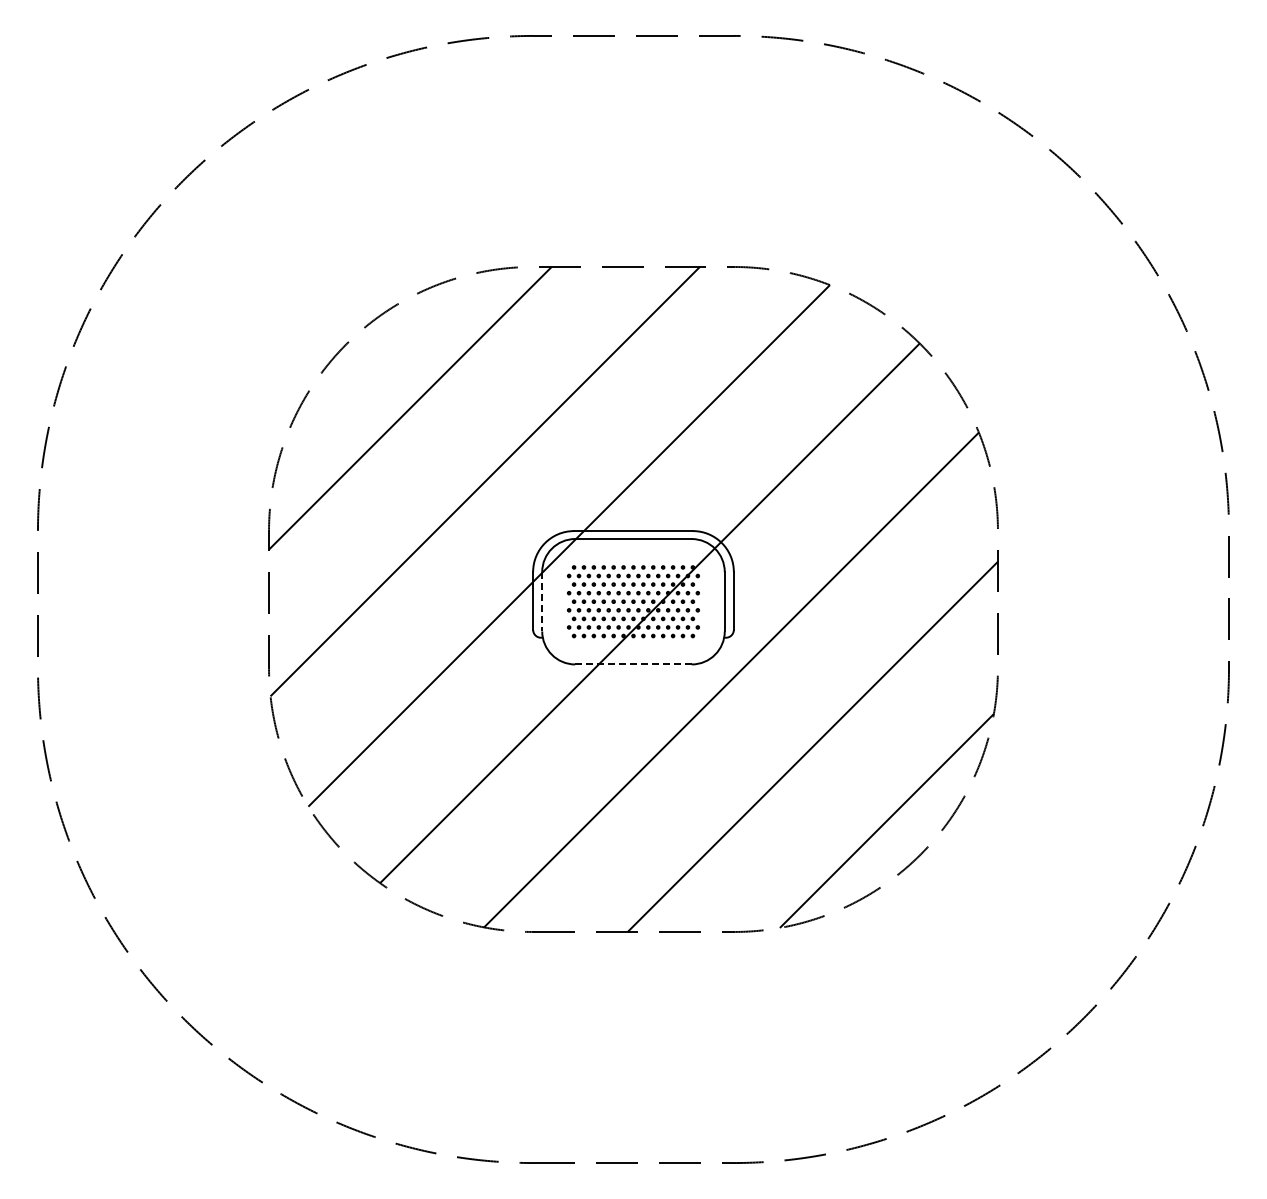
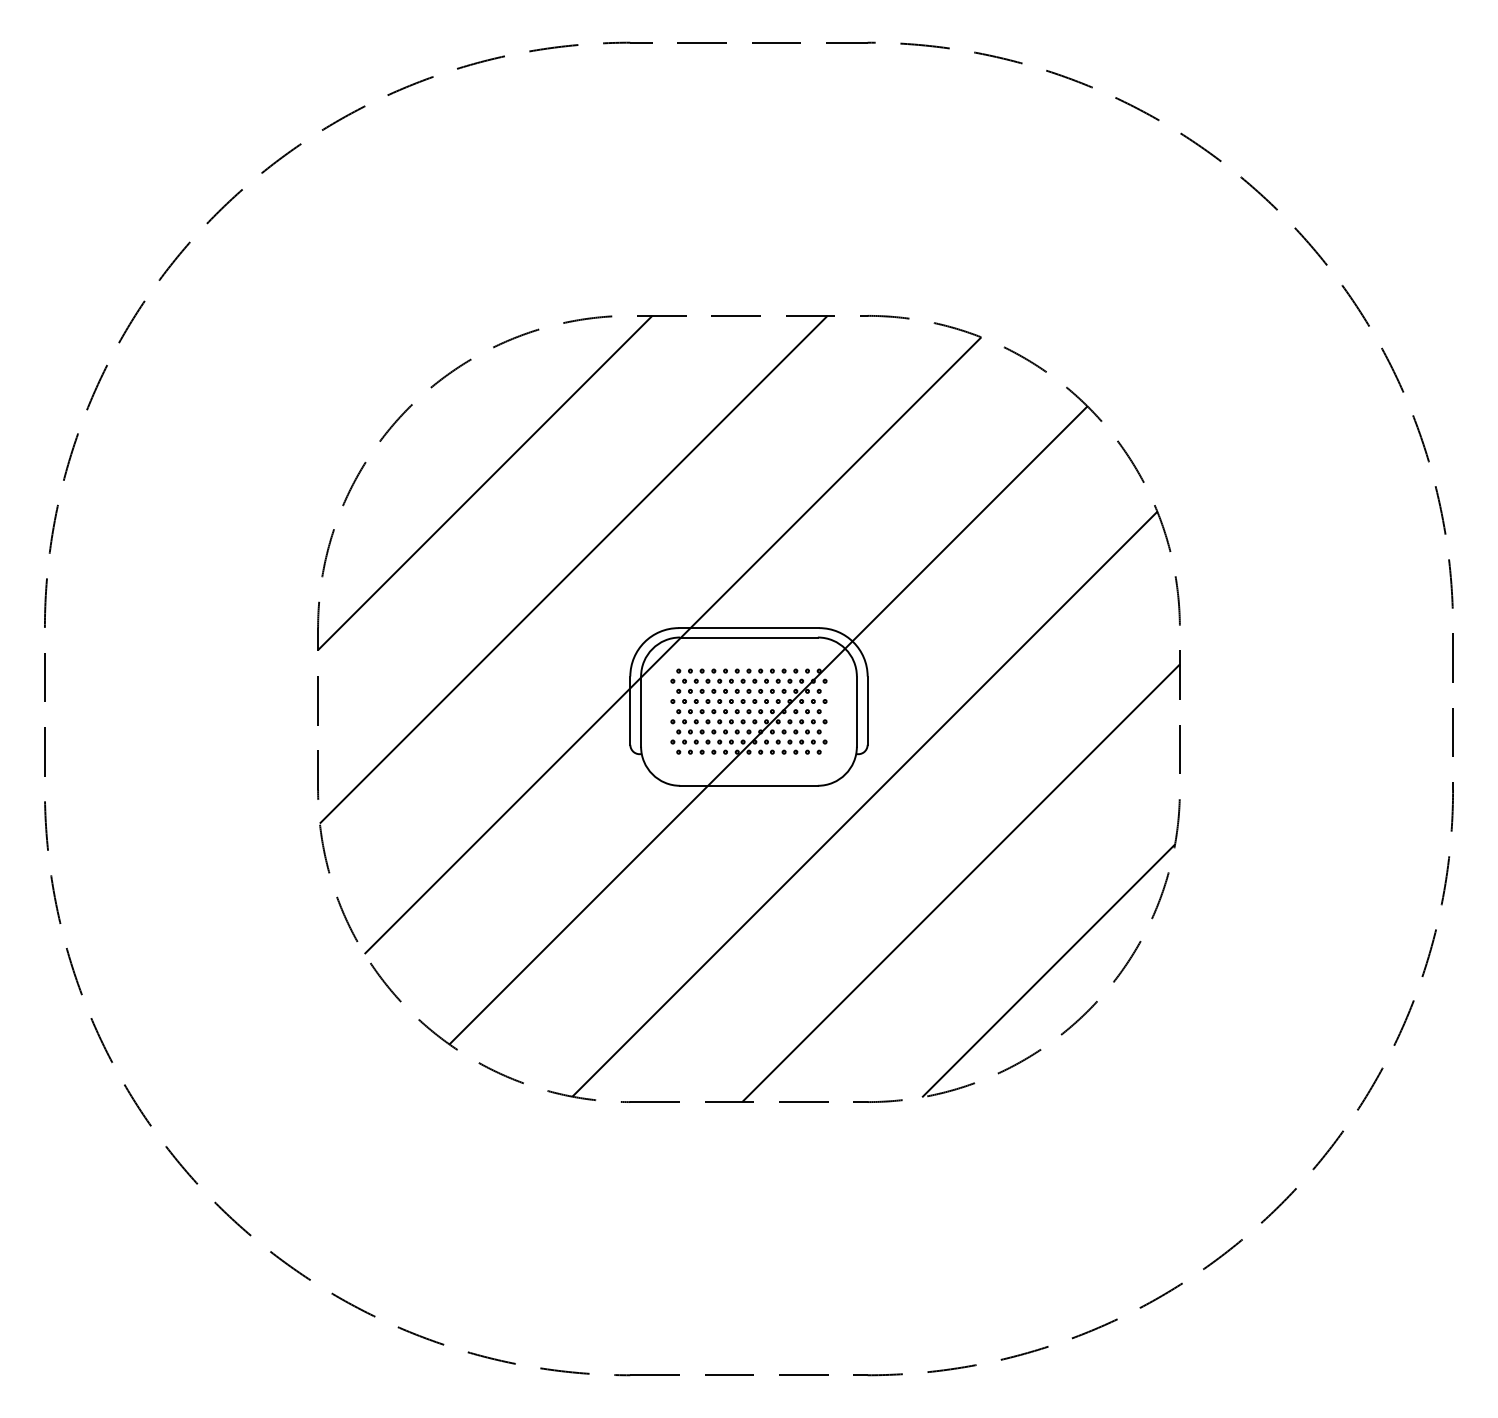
line: (542, 601) -> (641, 711), dashed -> solid
line: (633, 664) -> (749, 785), dashed -> solid

